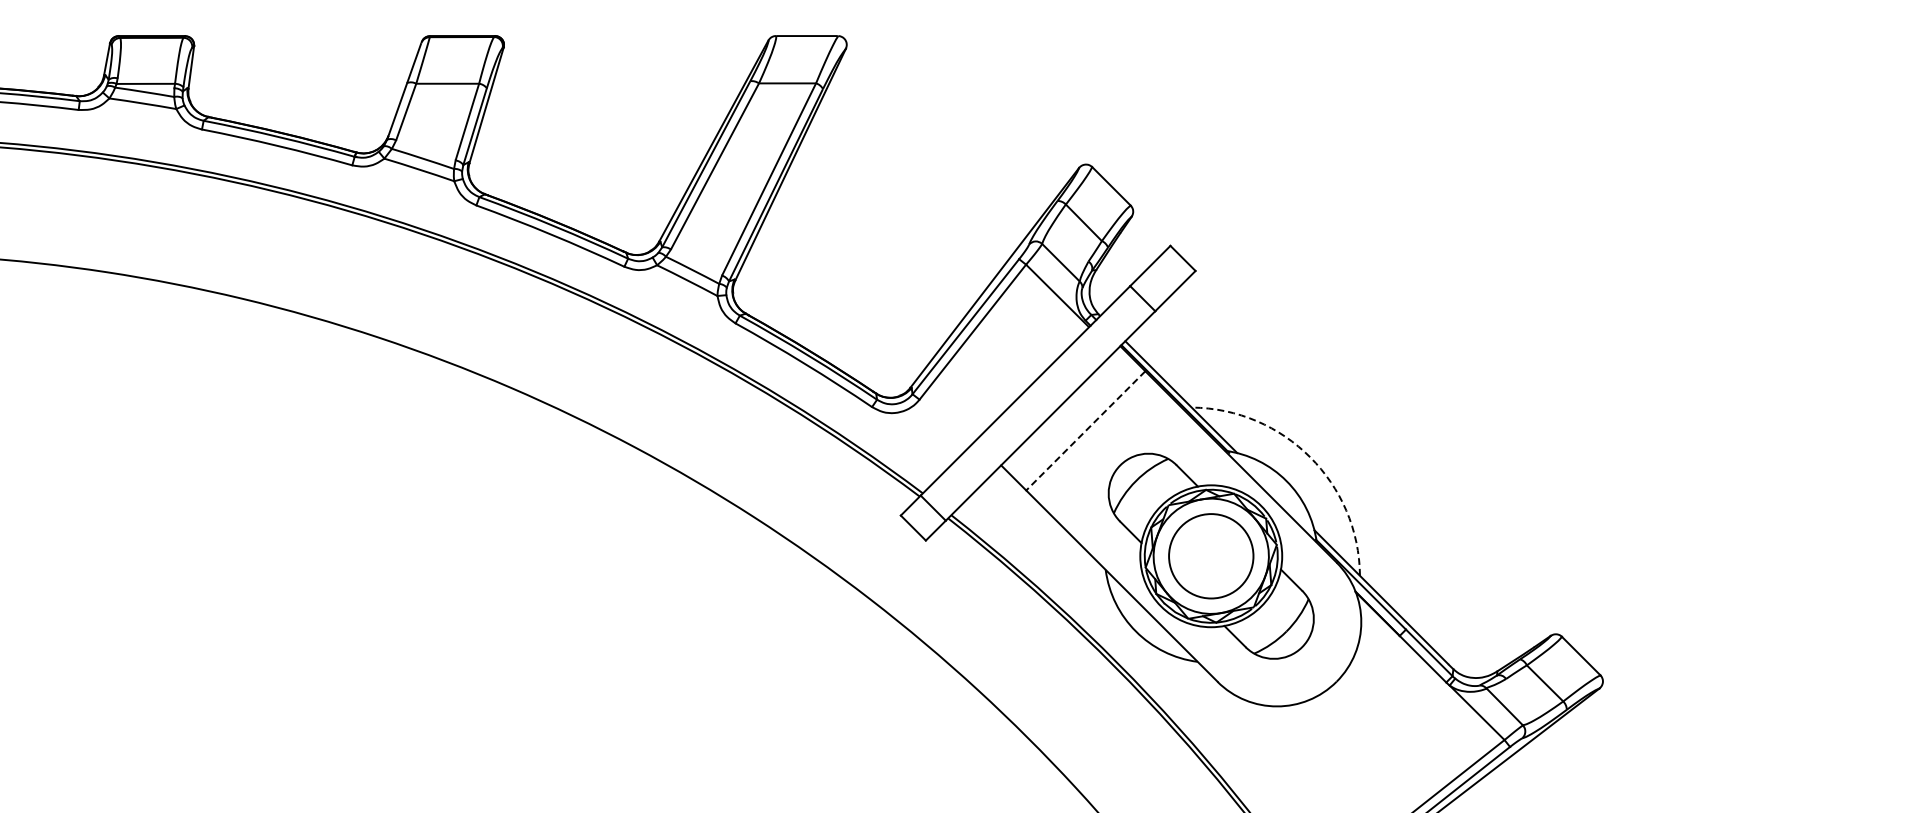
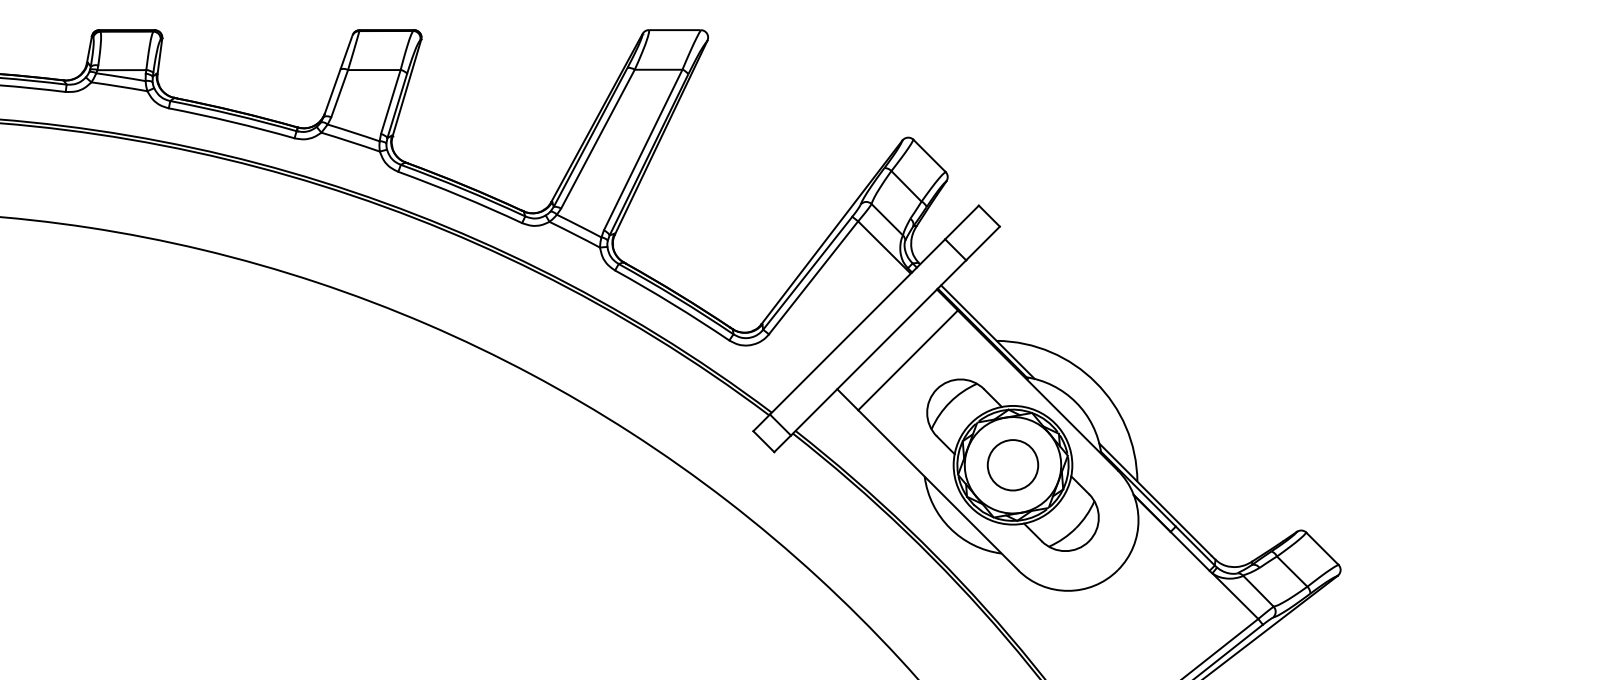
line: (1085, 431) -> (907, 360), dashed -> solid
arc: (1310, 457) -> (1096, 382), dashed -> solid
circle: (1211, 556) -> (1013, 465), size x0.71

